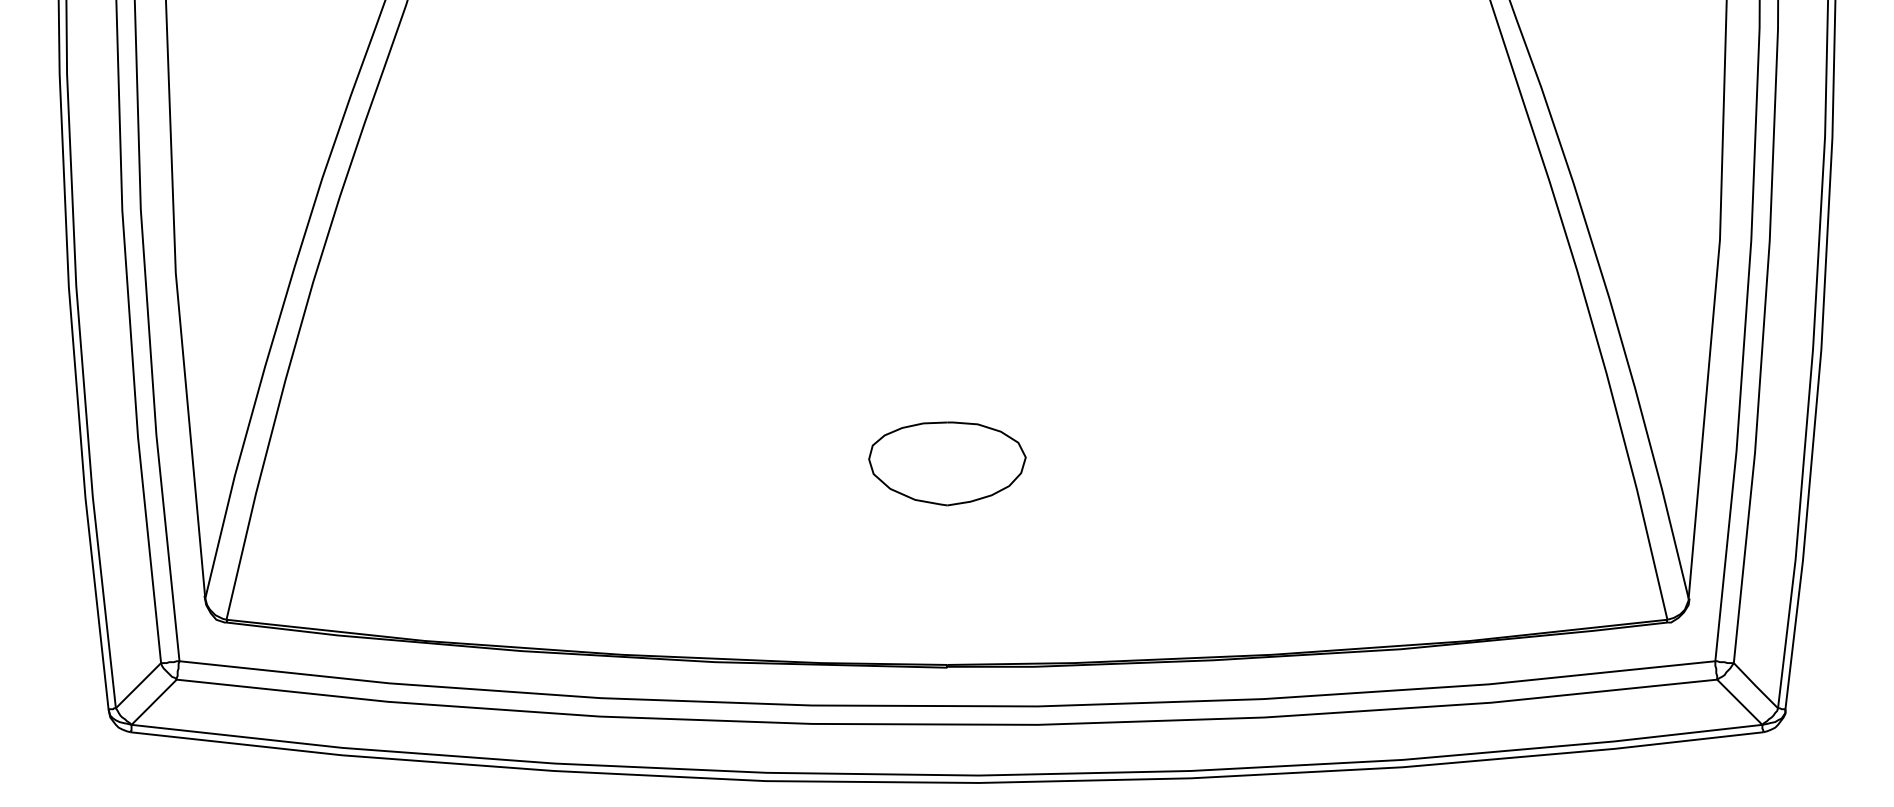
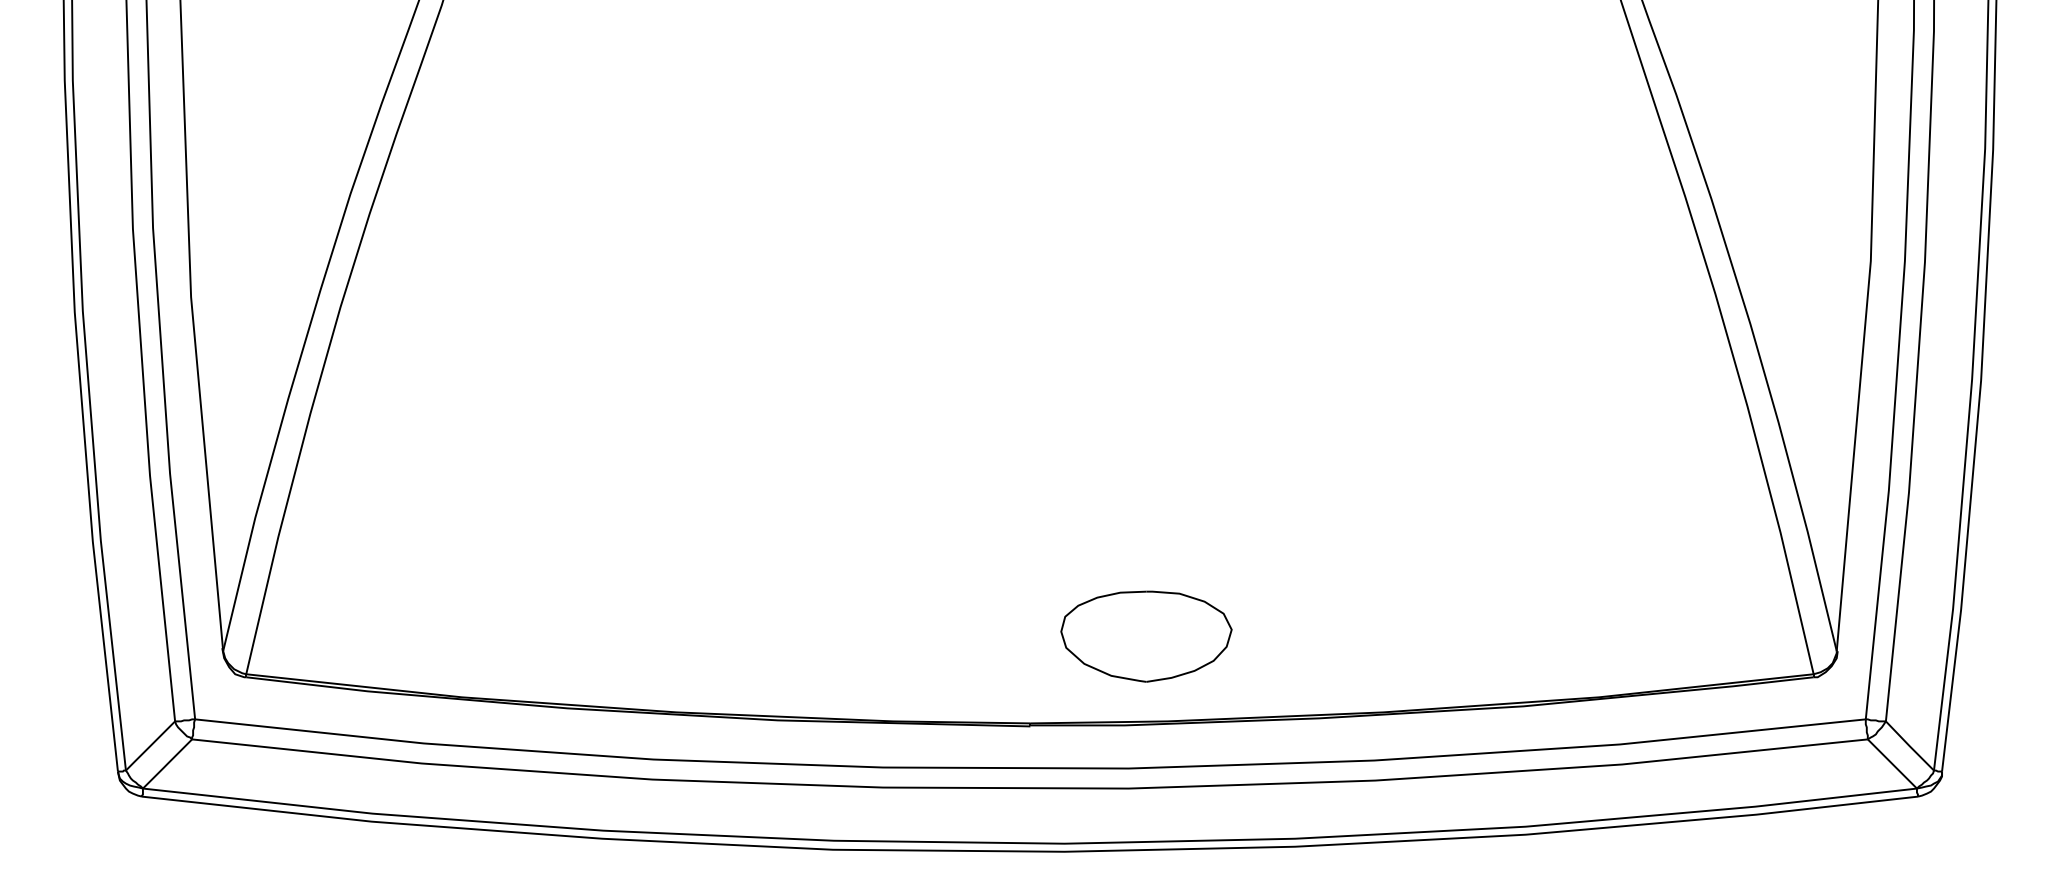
part: (947, 463) -> (1146, 636), moved

